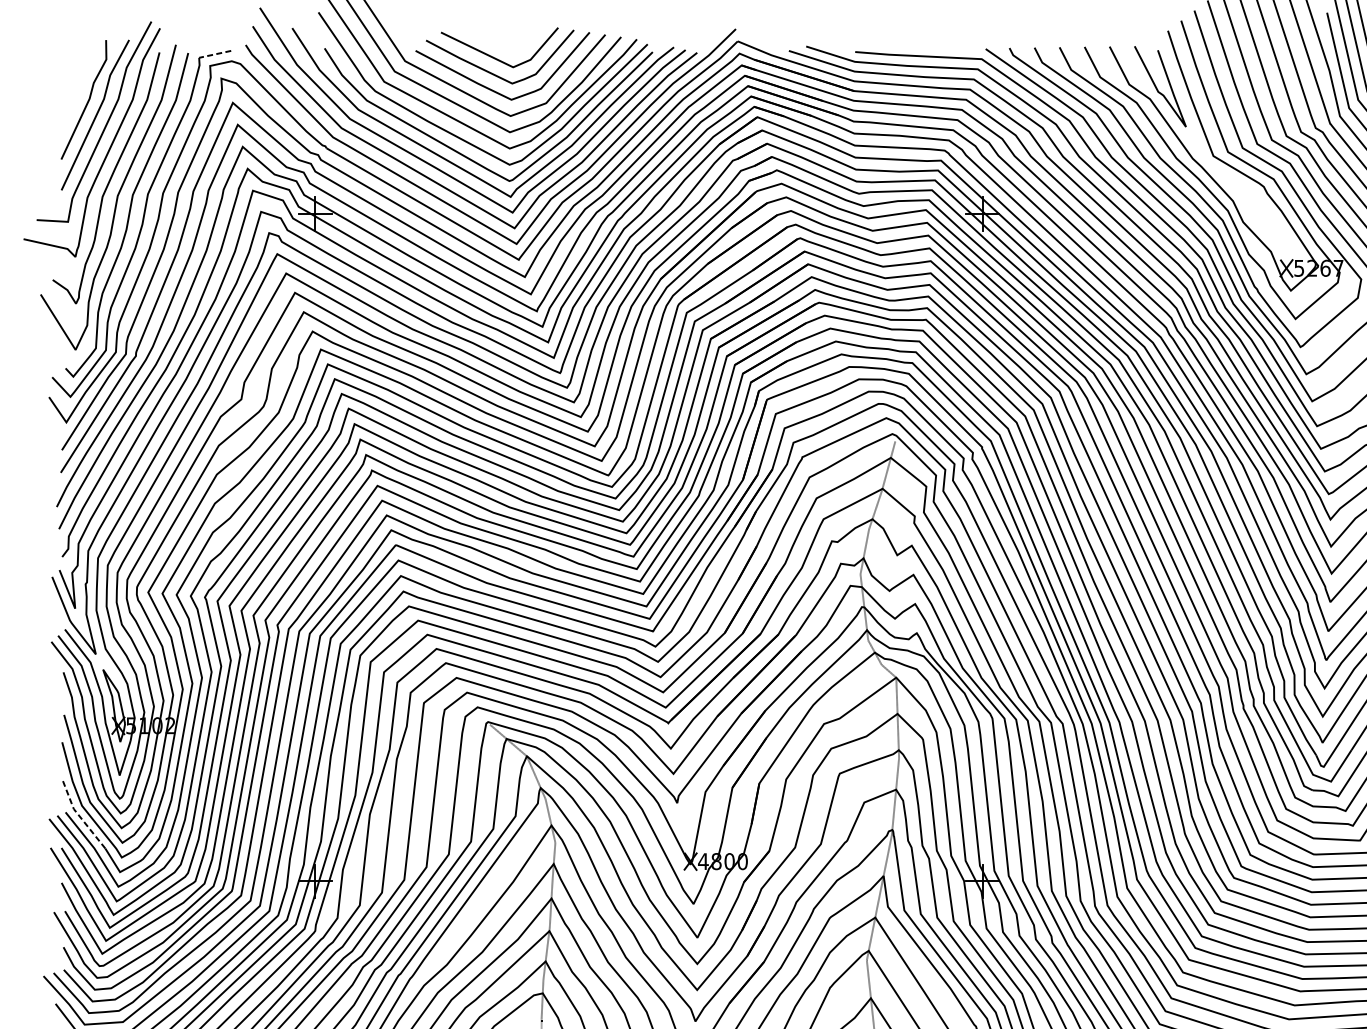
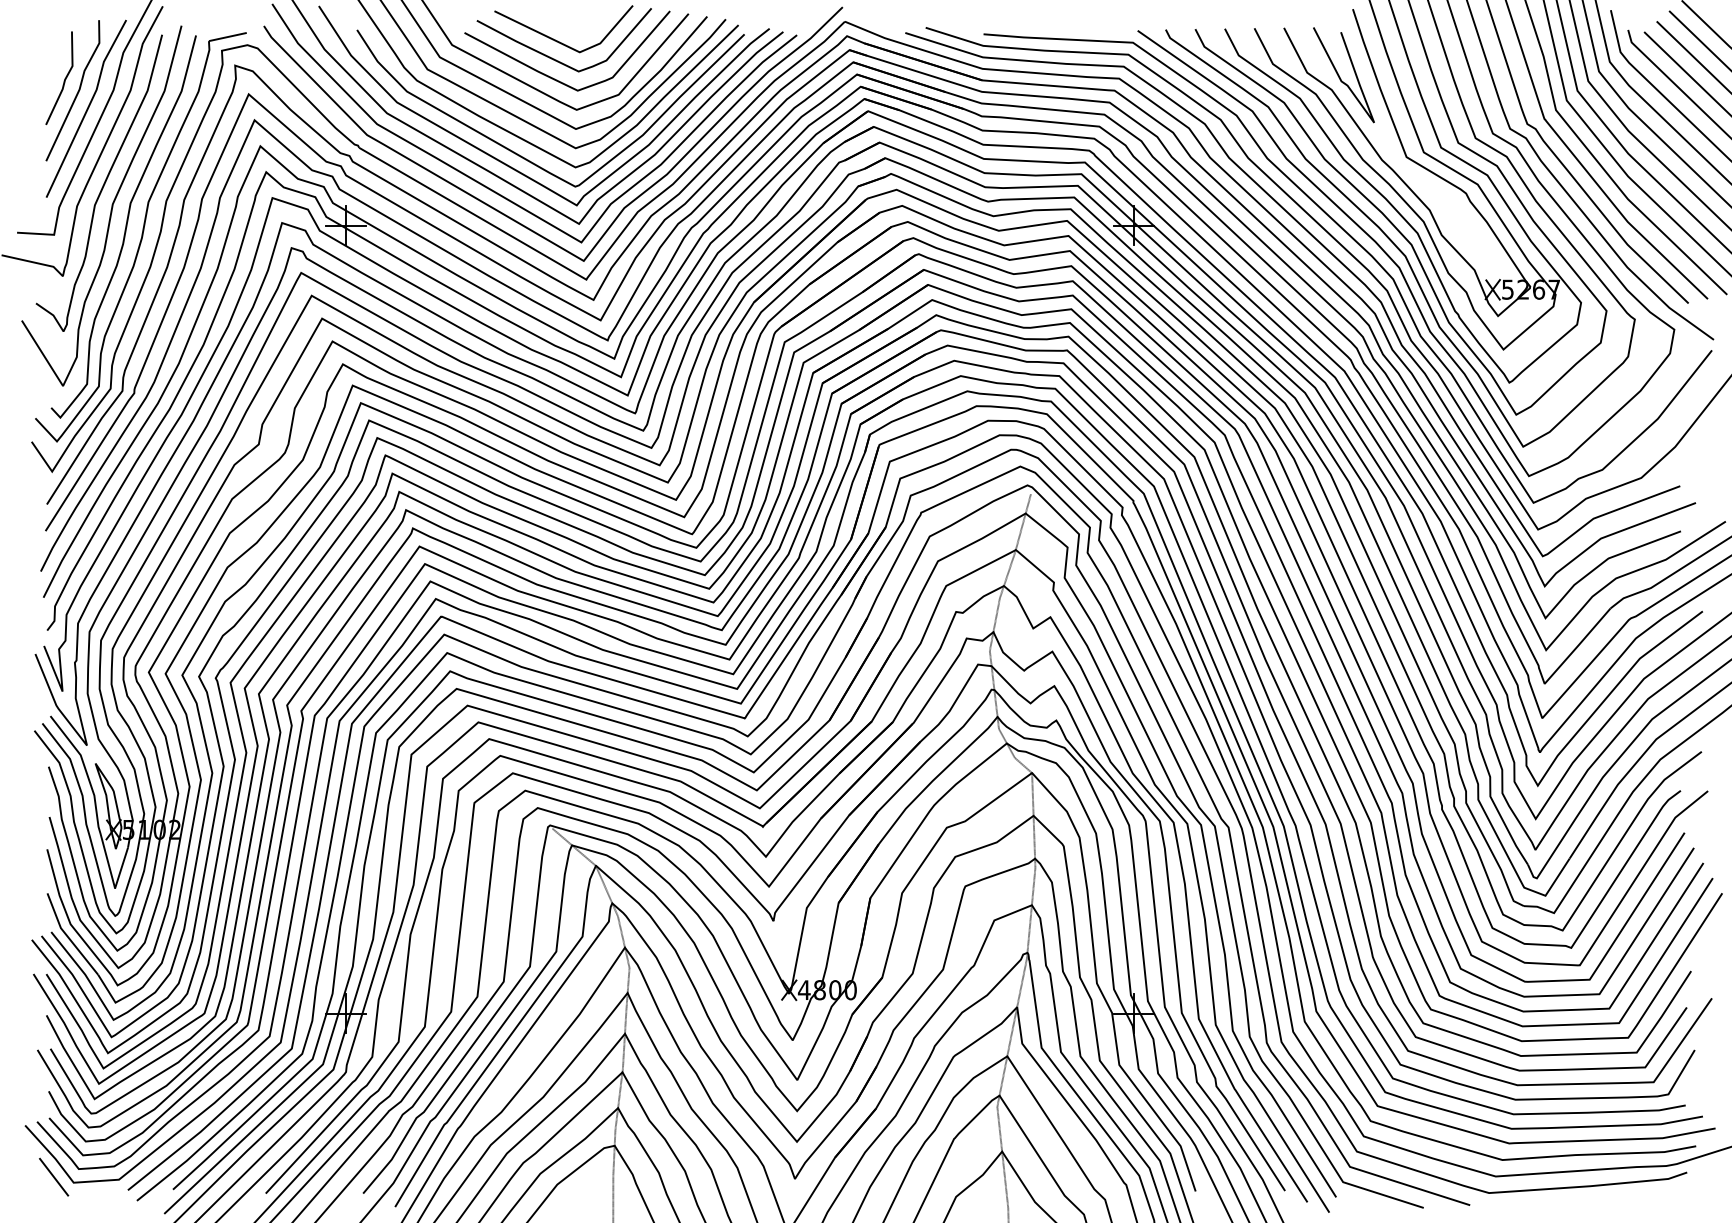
line: (214, 54) -> (227, 37), dashed -> solid
line: (76, 89) -> (64, 78), added
line: (79, 815) -> (67, 935), dashed -> solid

